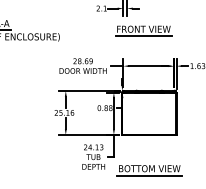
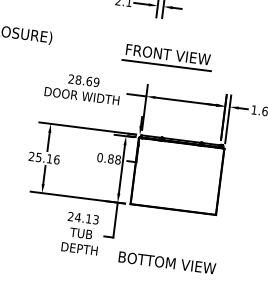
part: (143, 30) -> (167, 56), moved
line: (149, 175) -> (165, 273), removed

